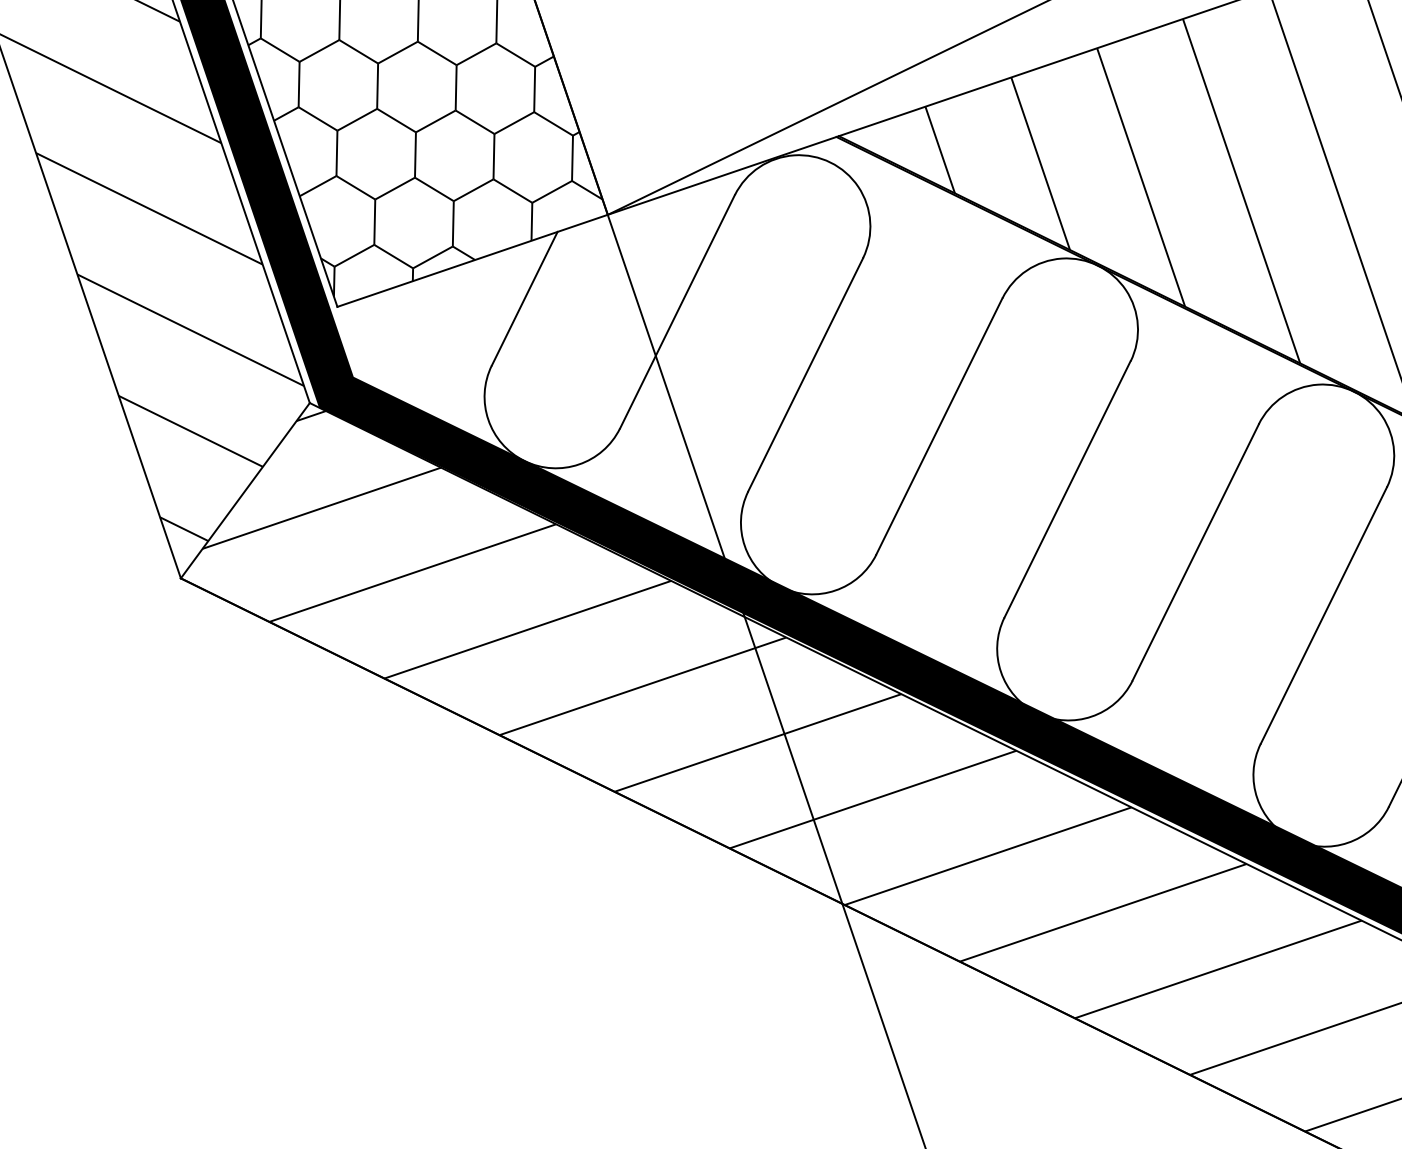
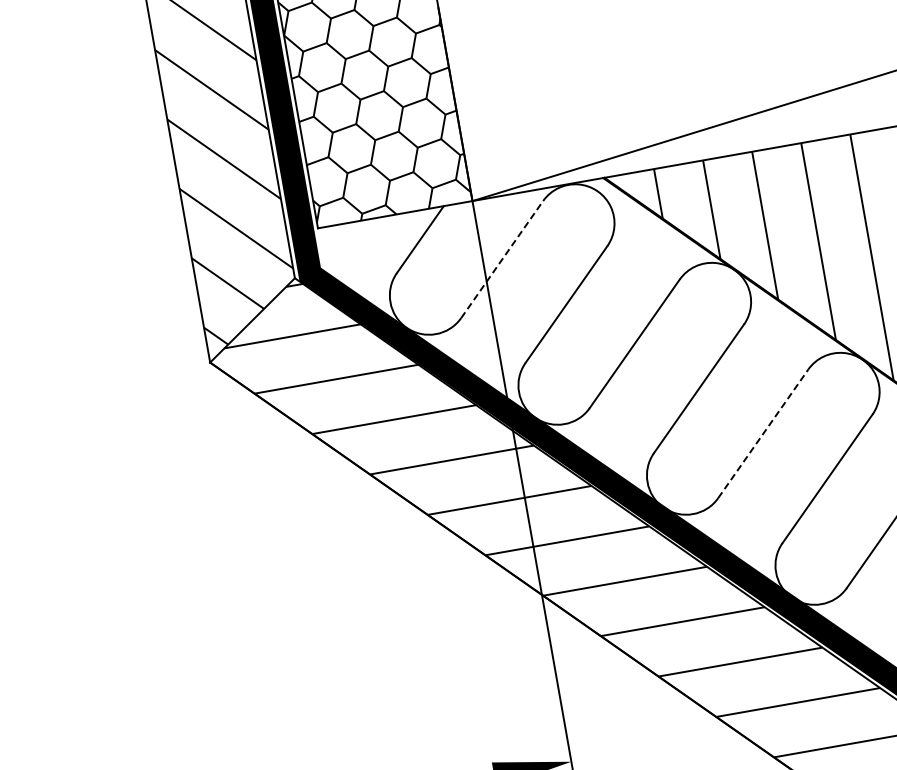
line: (678, 311) -> (502, 259), solid -> dashed
line: (1195, 551) -> (763, 433), solid -> dashed

